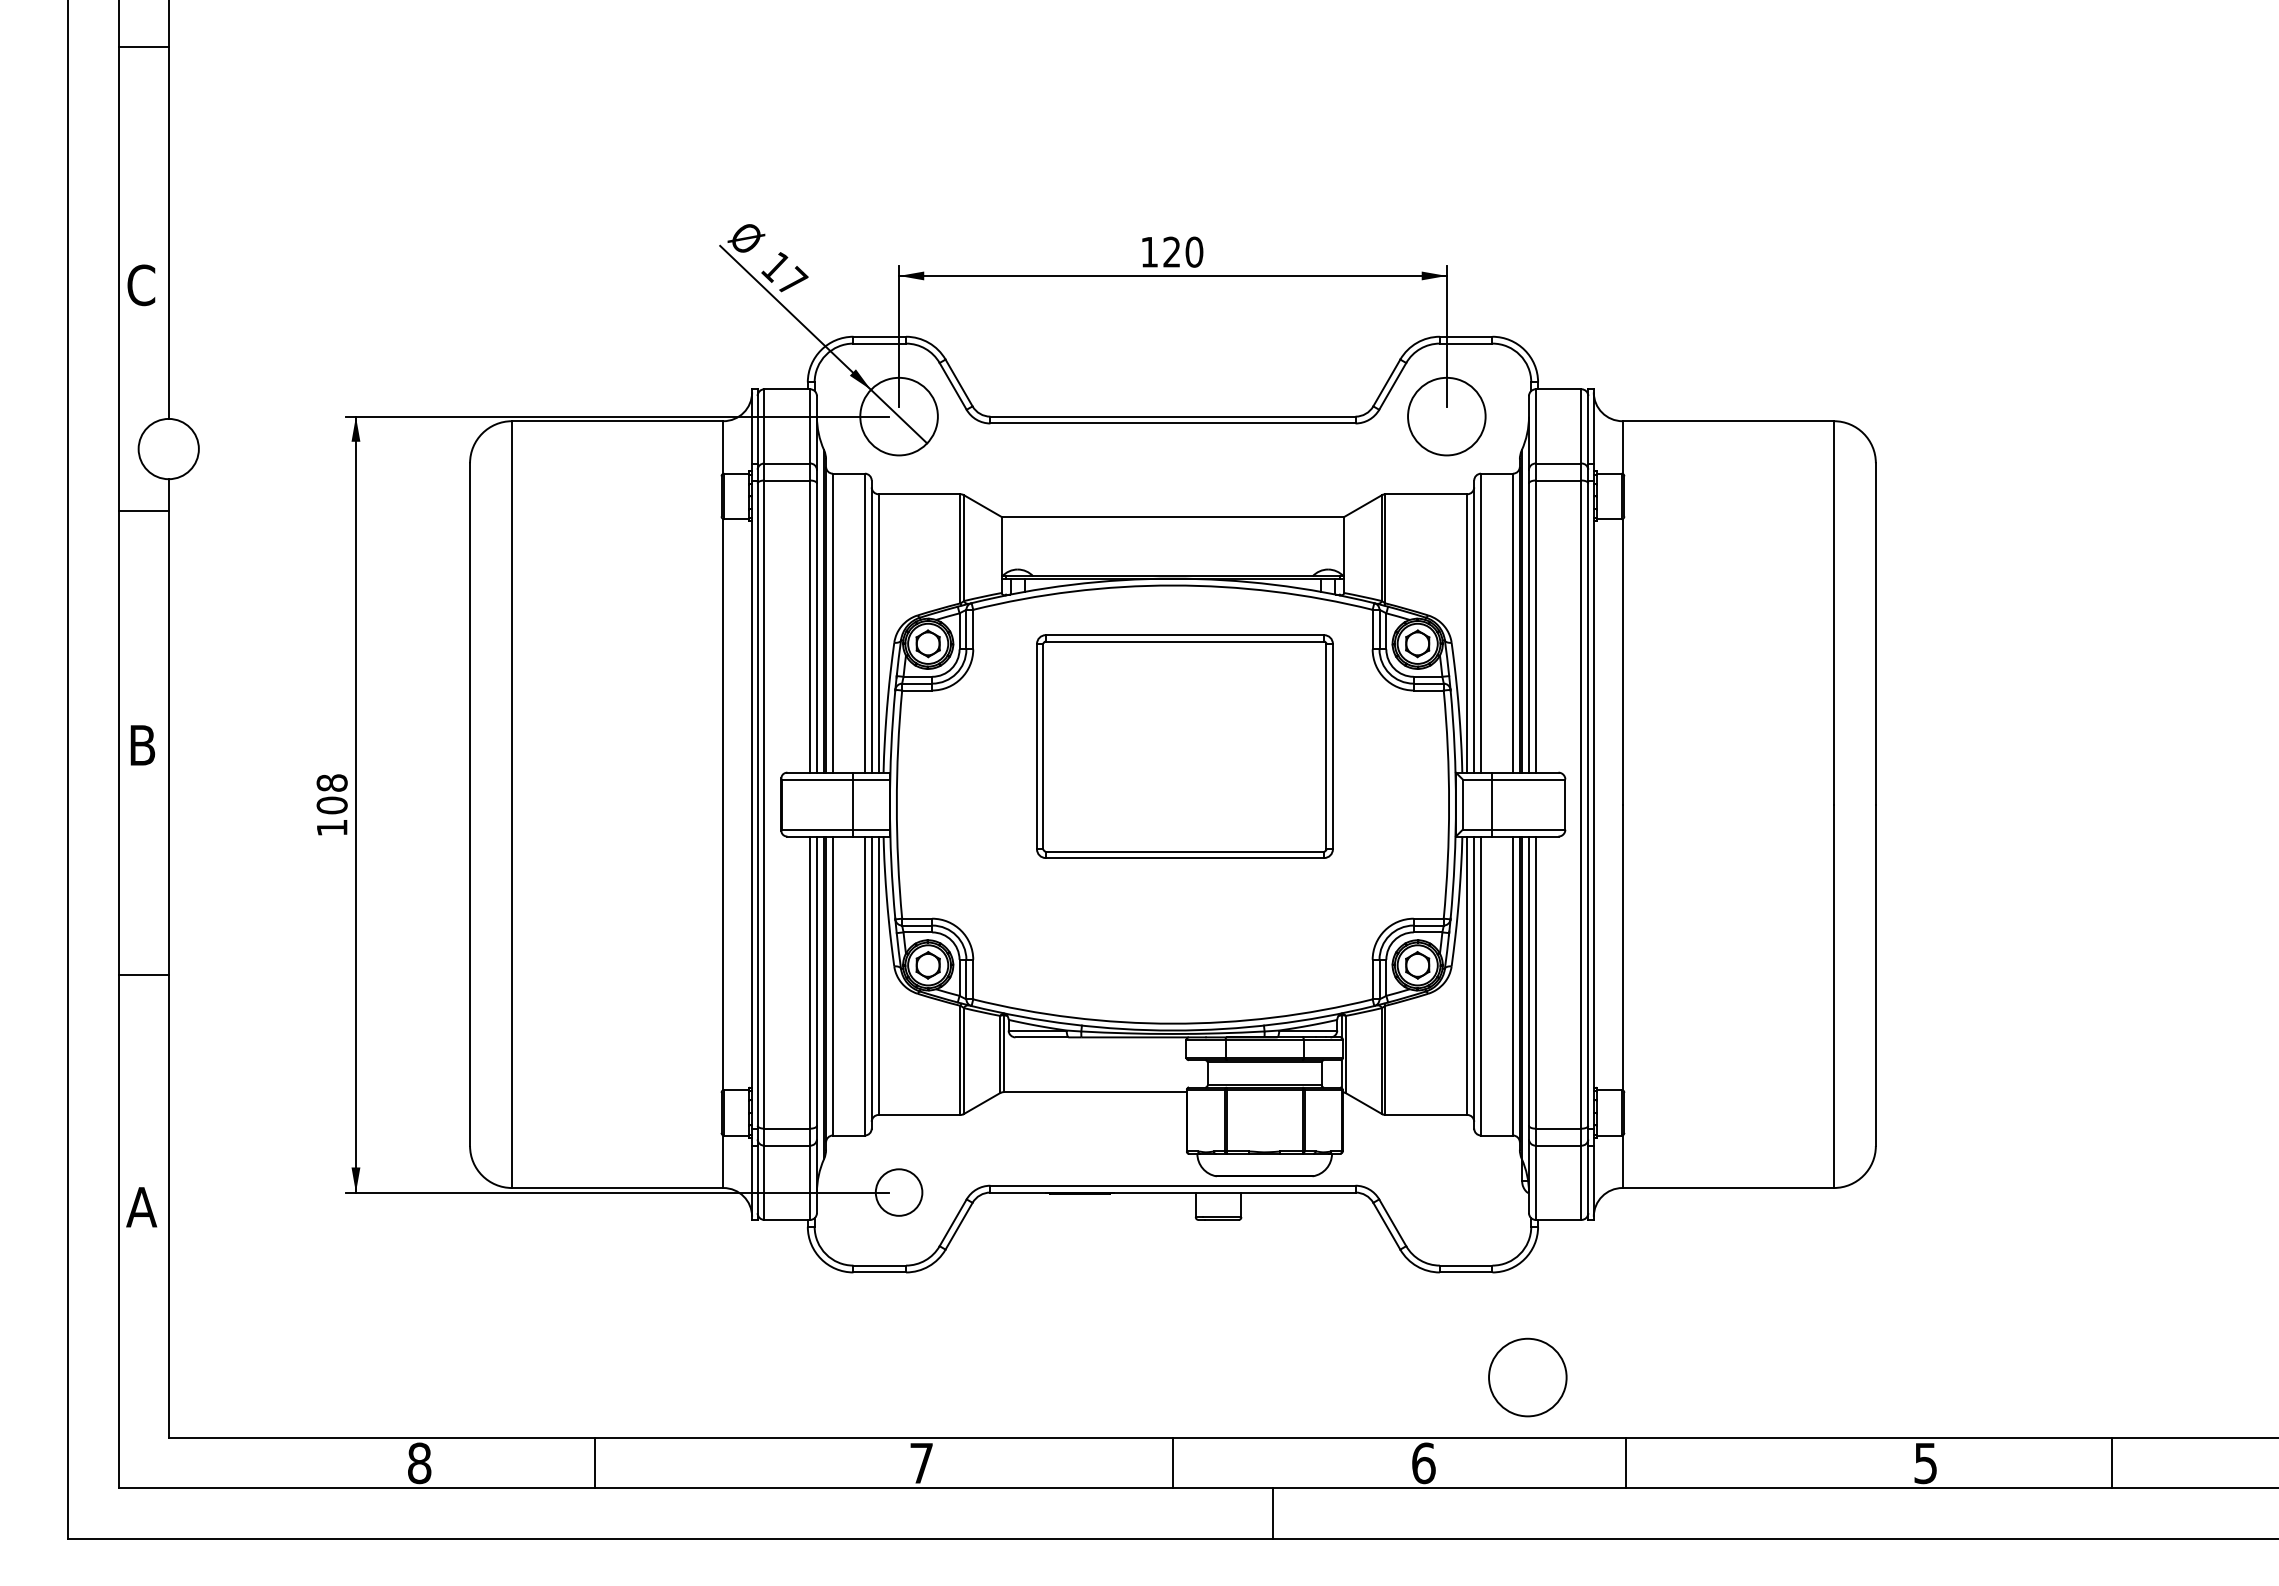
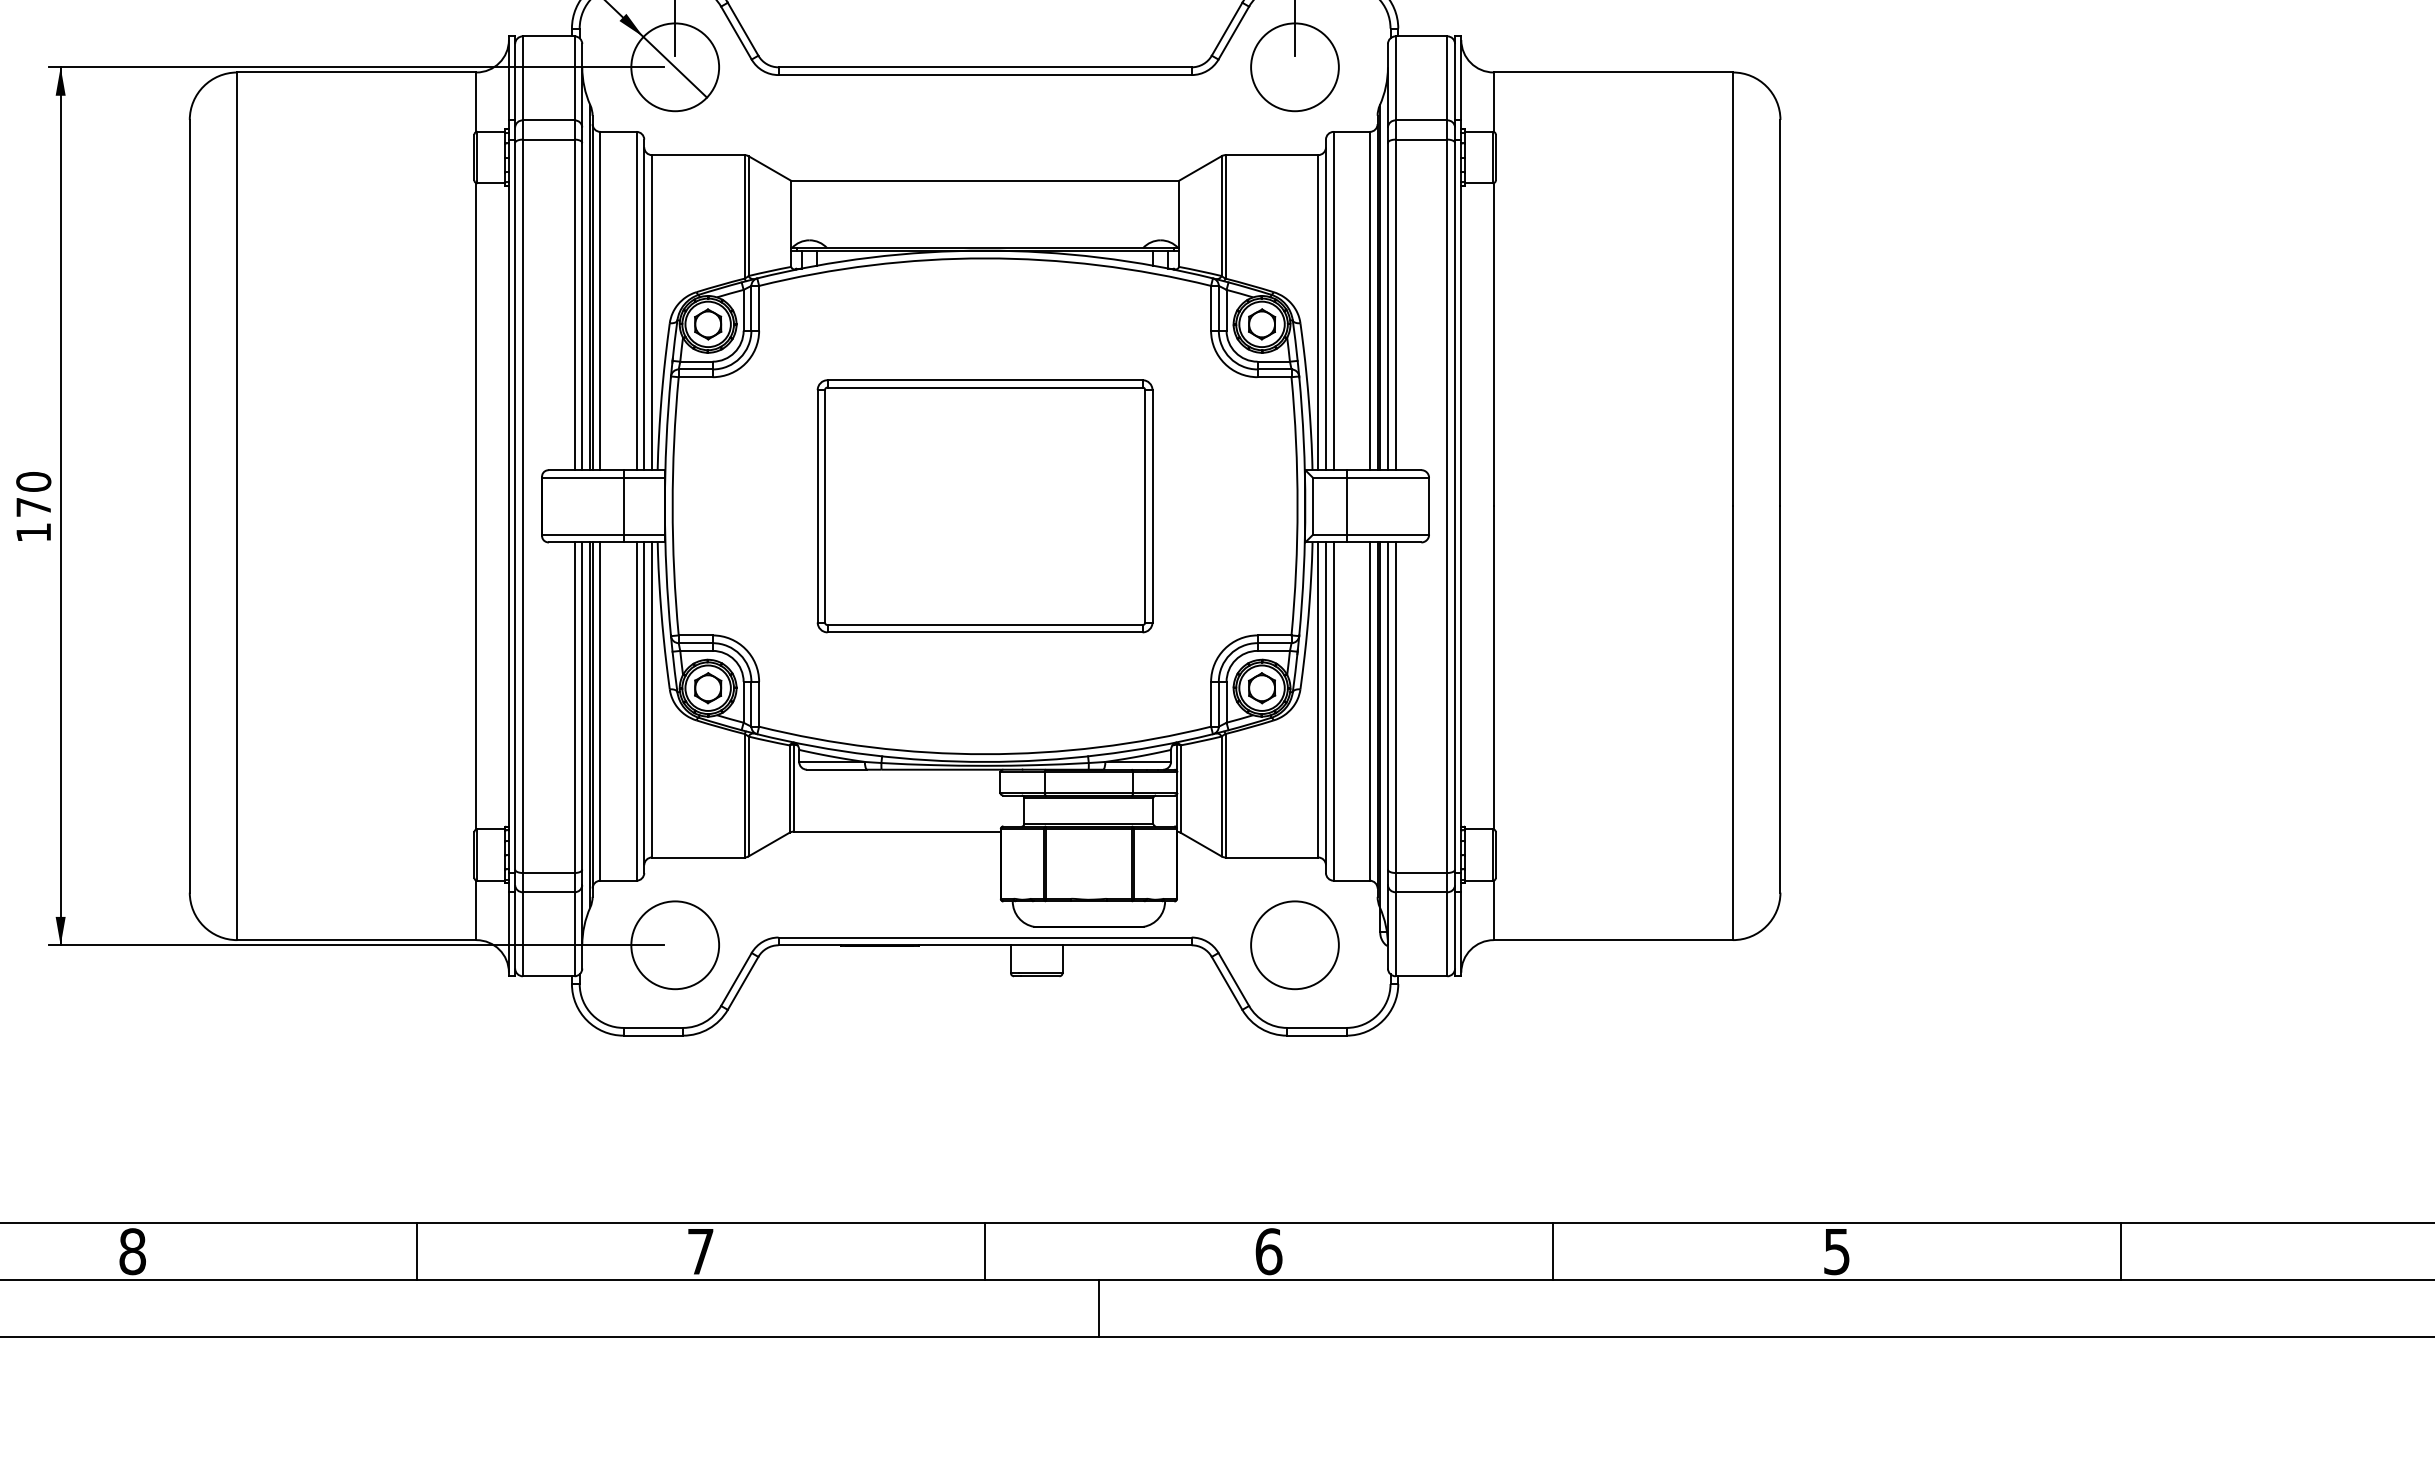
part: (1184, 746) -> (984, 506), moved
text: (331, 794) -> (33, 494), 108 -> 170
circle: (898, 1192) -> (674, 945), size x1.67
circle: (1527, 1377) -> (1294, 945), moved
line: (594, 1463) -> (416, 1251), moved
line: (1626, 1463) -> (1553, 1251), moved
line: (2112, 1463) -> (2121, 1251), moved

